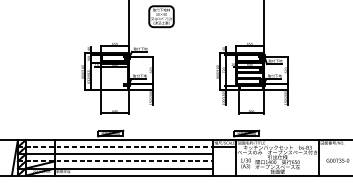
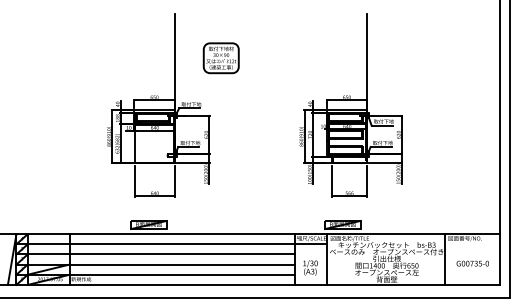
line: (116, 147) -> (156, 244), dashed -> solid
line: (116, 161) -> (156, 264), dashed -> solid
text: (245, 163) -> (310, 267), moved

